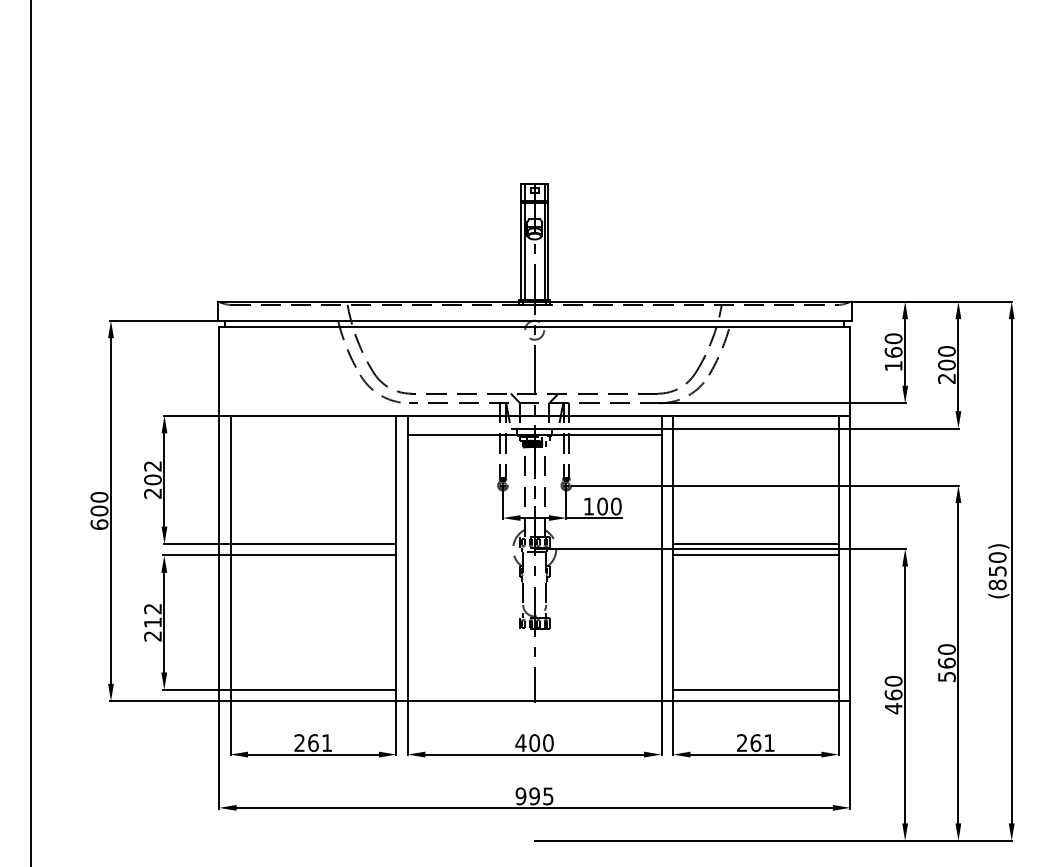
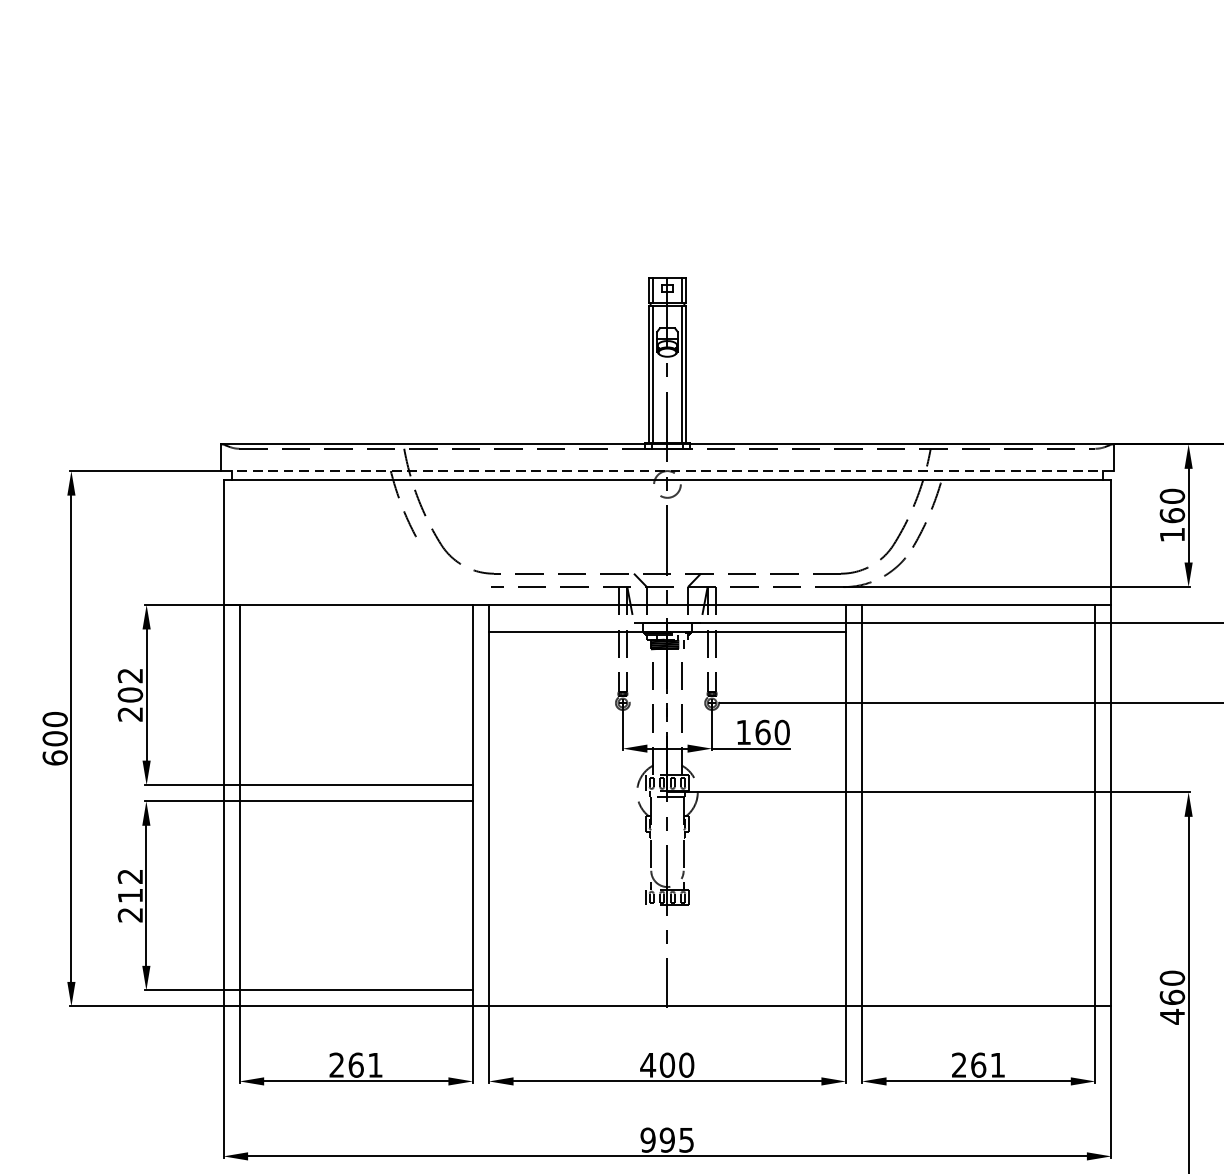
line: (534, 320) -> (667, 470), solid -> dashed
arc: (373, 389) -> (440, 567), removed
text: (602, 506) -> (762, 732), 100 -> 160
line: (755, 544) -> (978, 785), removed
line: (755, 555) -> (978, 801), removed
line: (755, 689) -> (978, 989), removed

